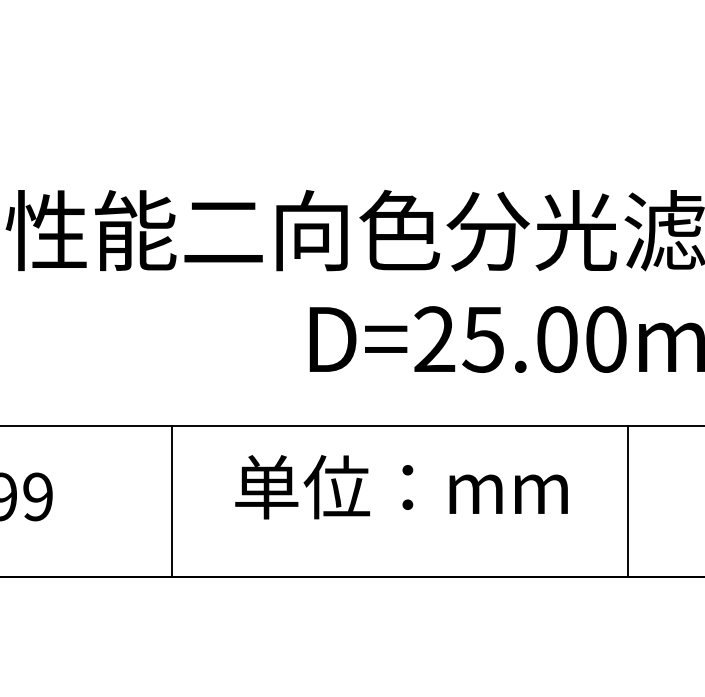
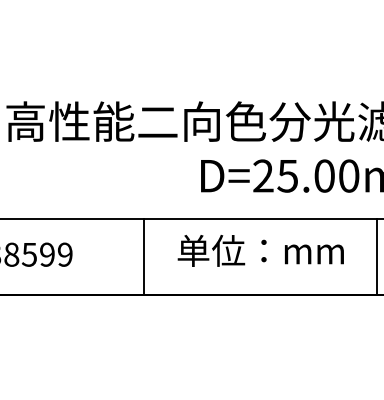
text: (400, 486) -> (260, 250), moved
line: (172, 500) -> (144, 256), moved
line: (626, 500) -> (376, 256), moved

